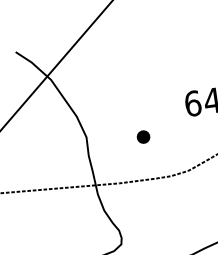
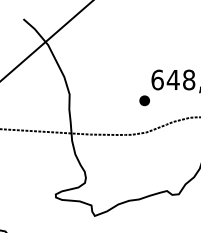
part: (143, 136) -> (144, 100), moved

